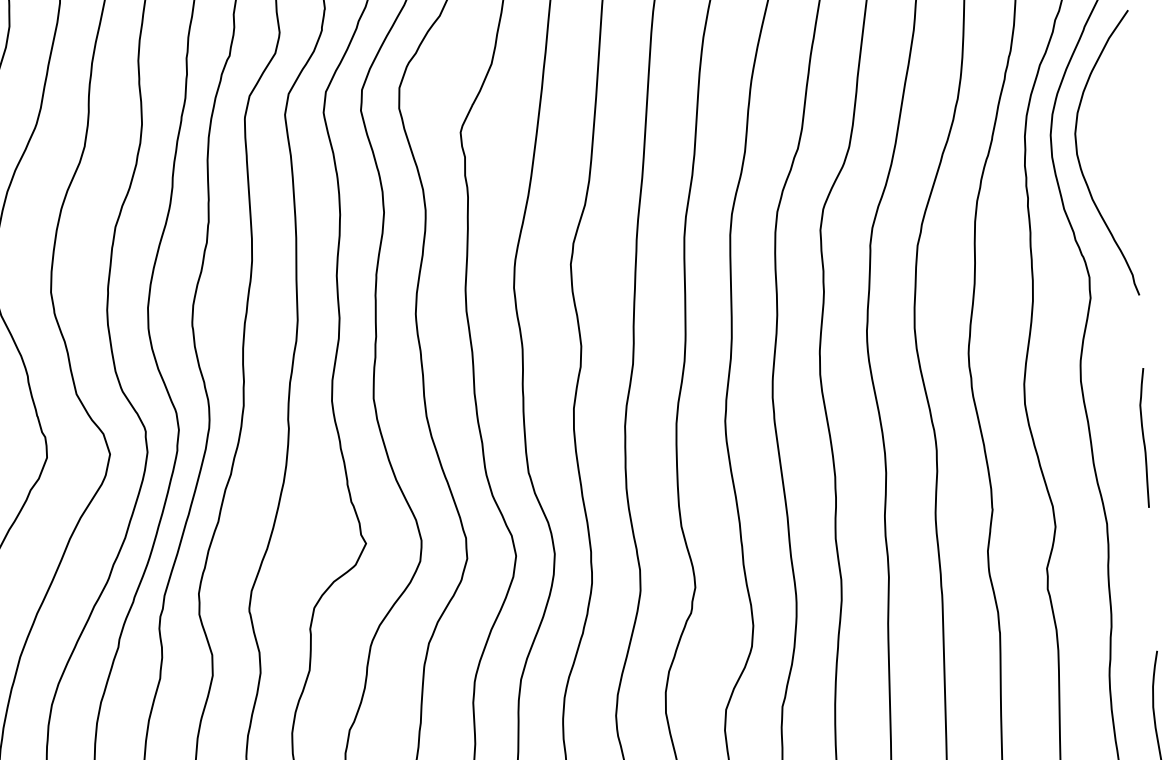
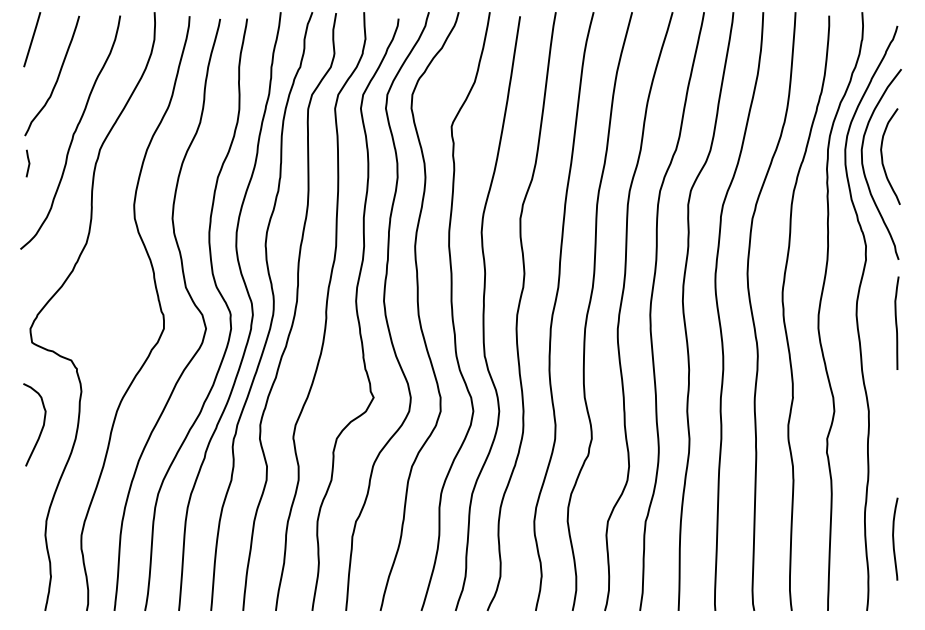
curve: (1108, 146) -> (883, 159), added
curve: (1143, 436) -> (896, 322), moved

